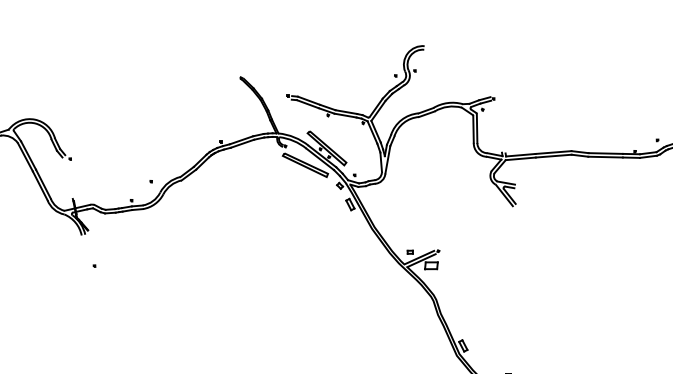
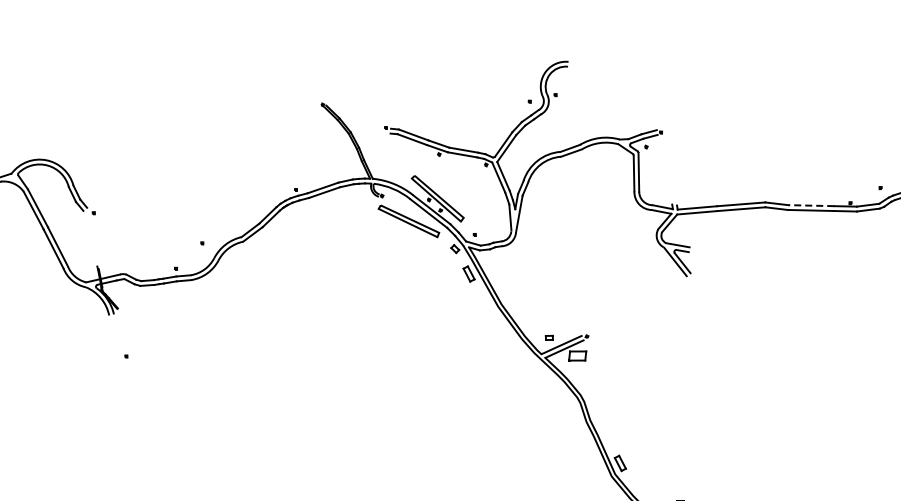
line: (605, 153) -> (811, 205), solid -> dashed

